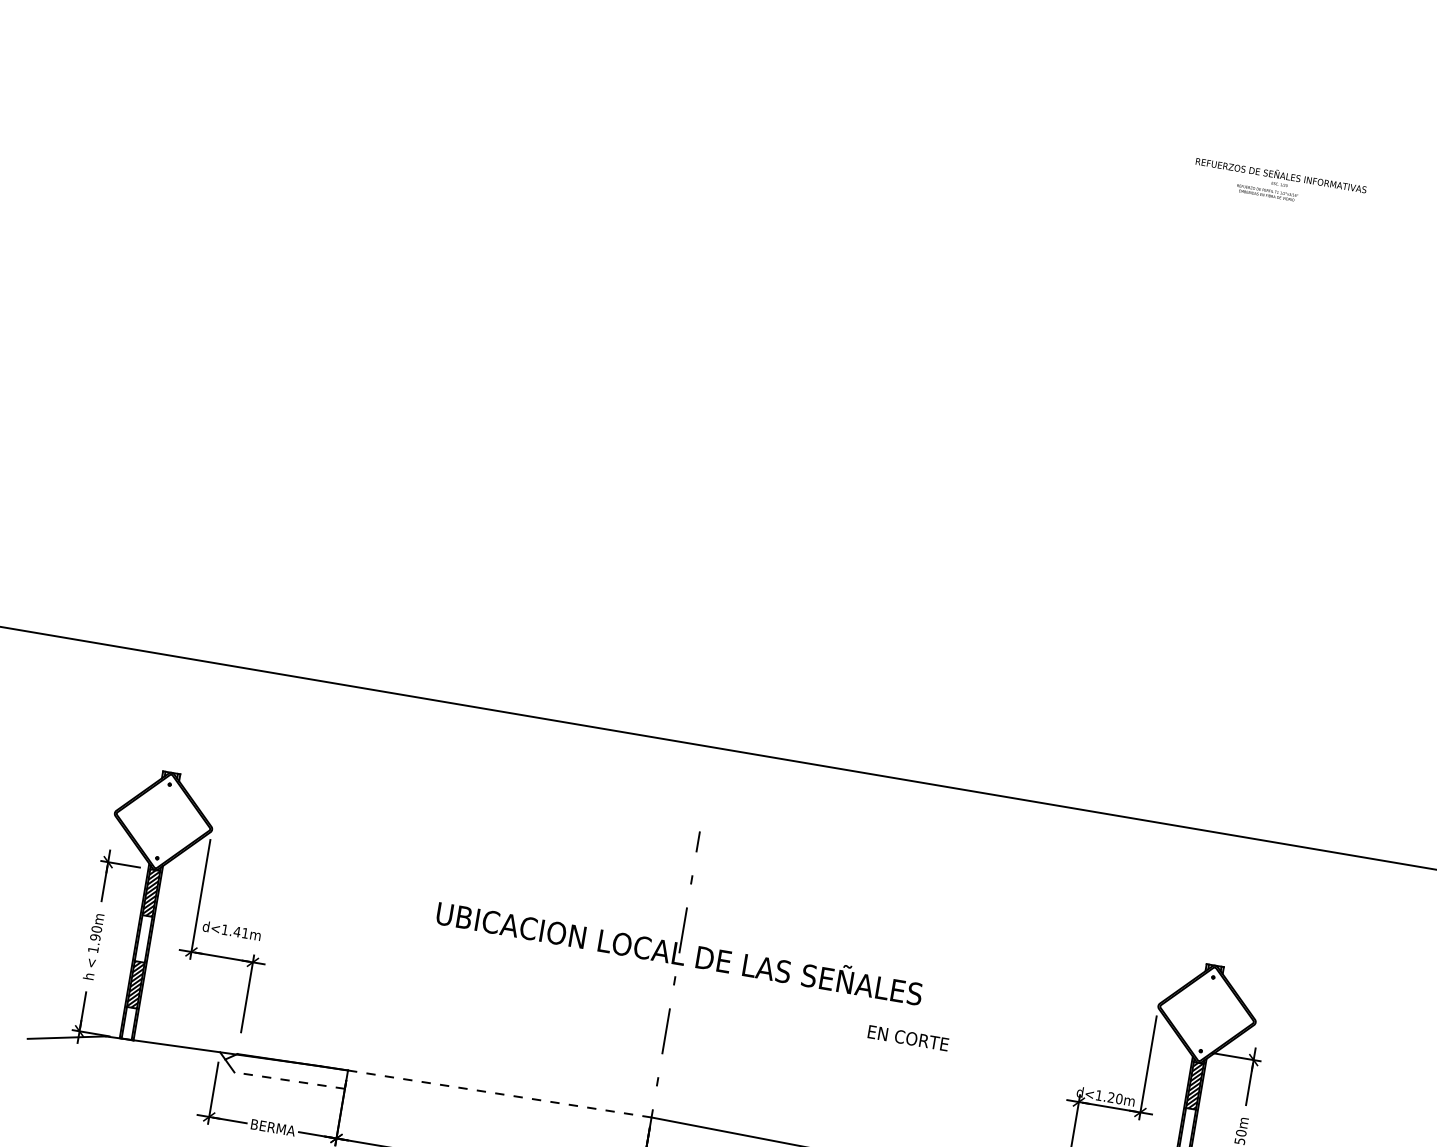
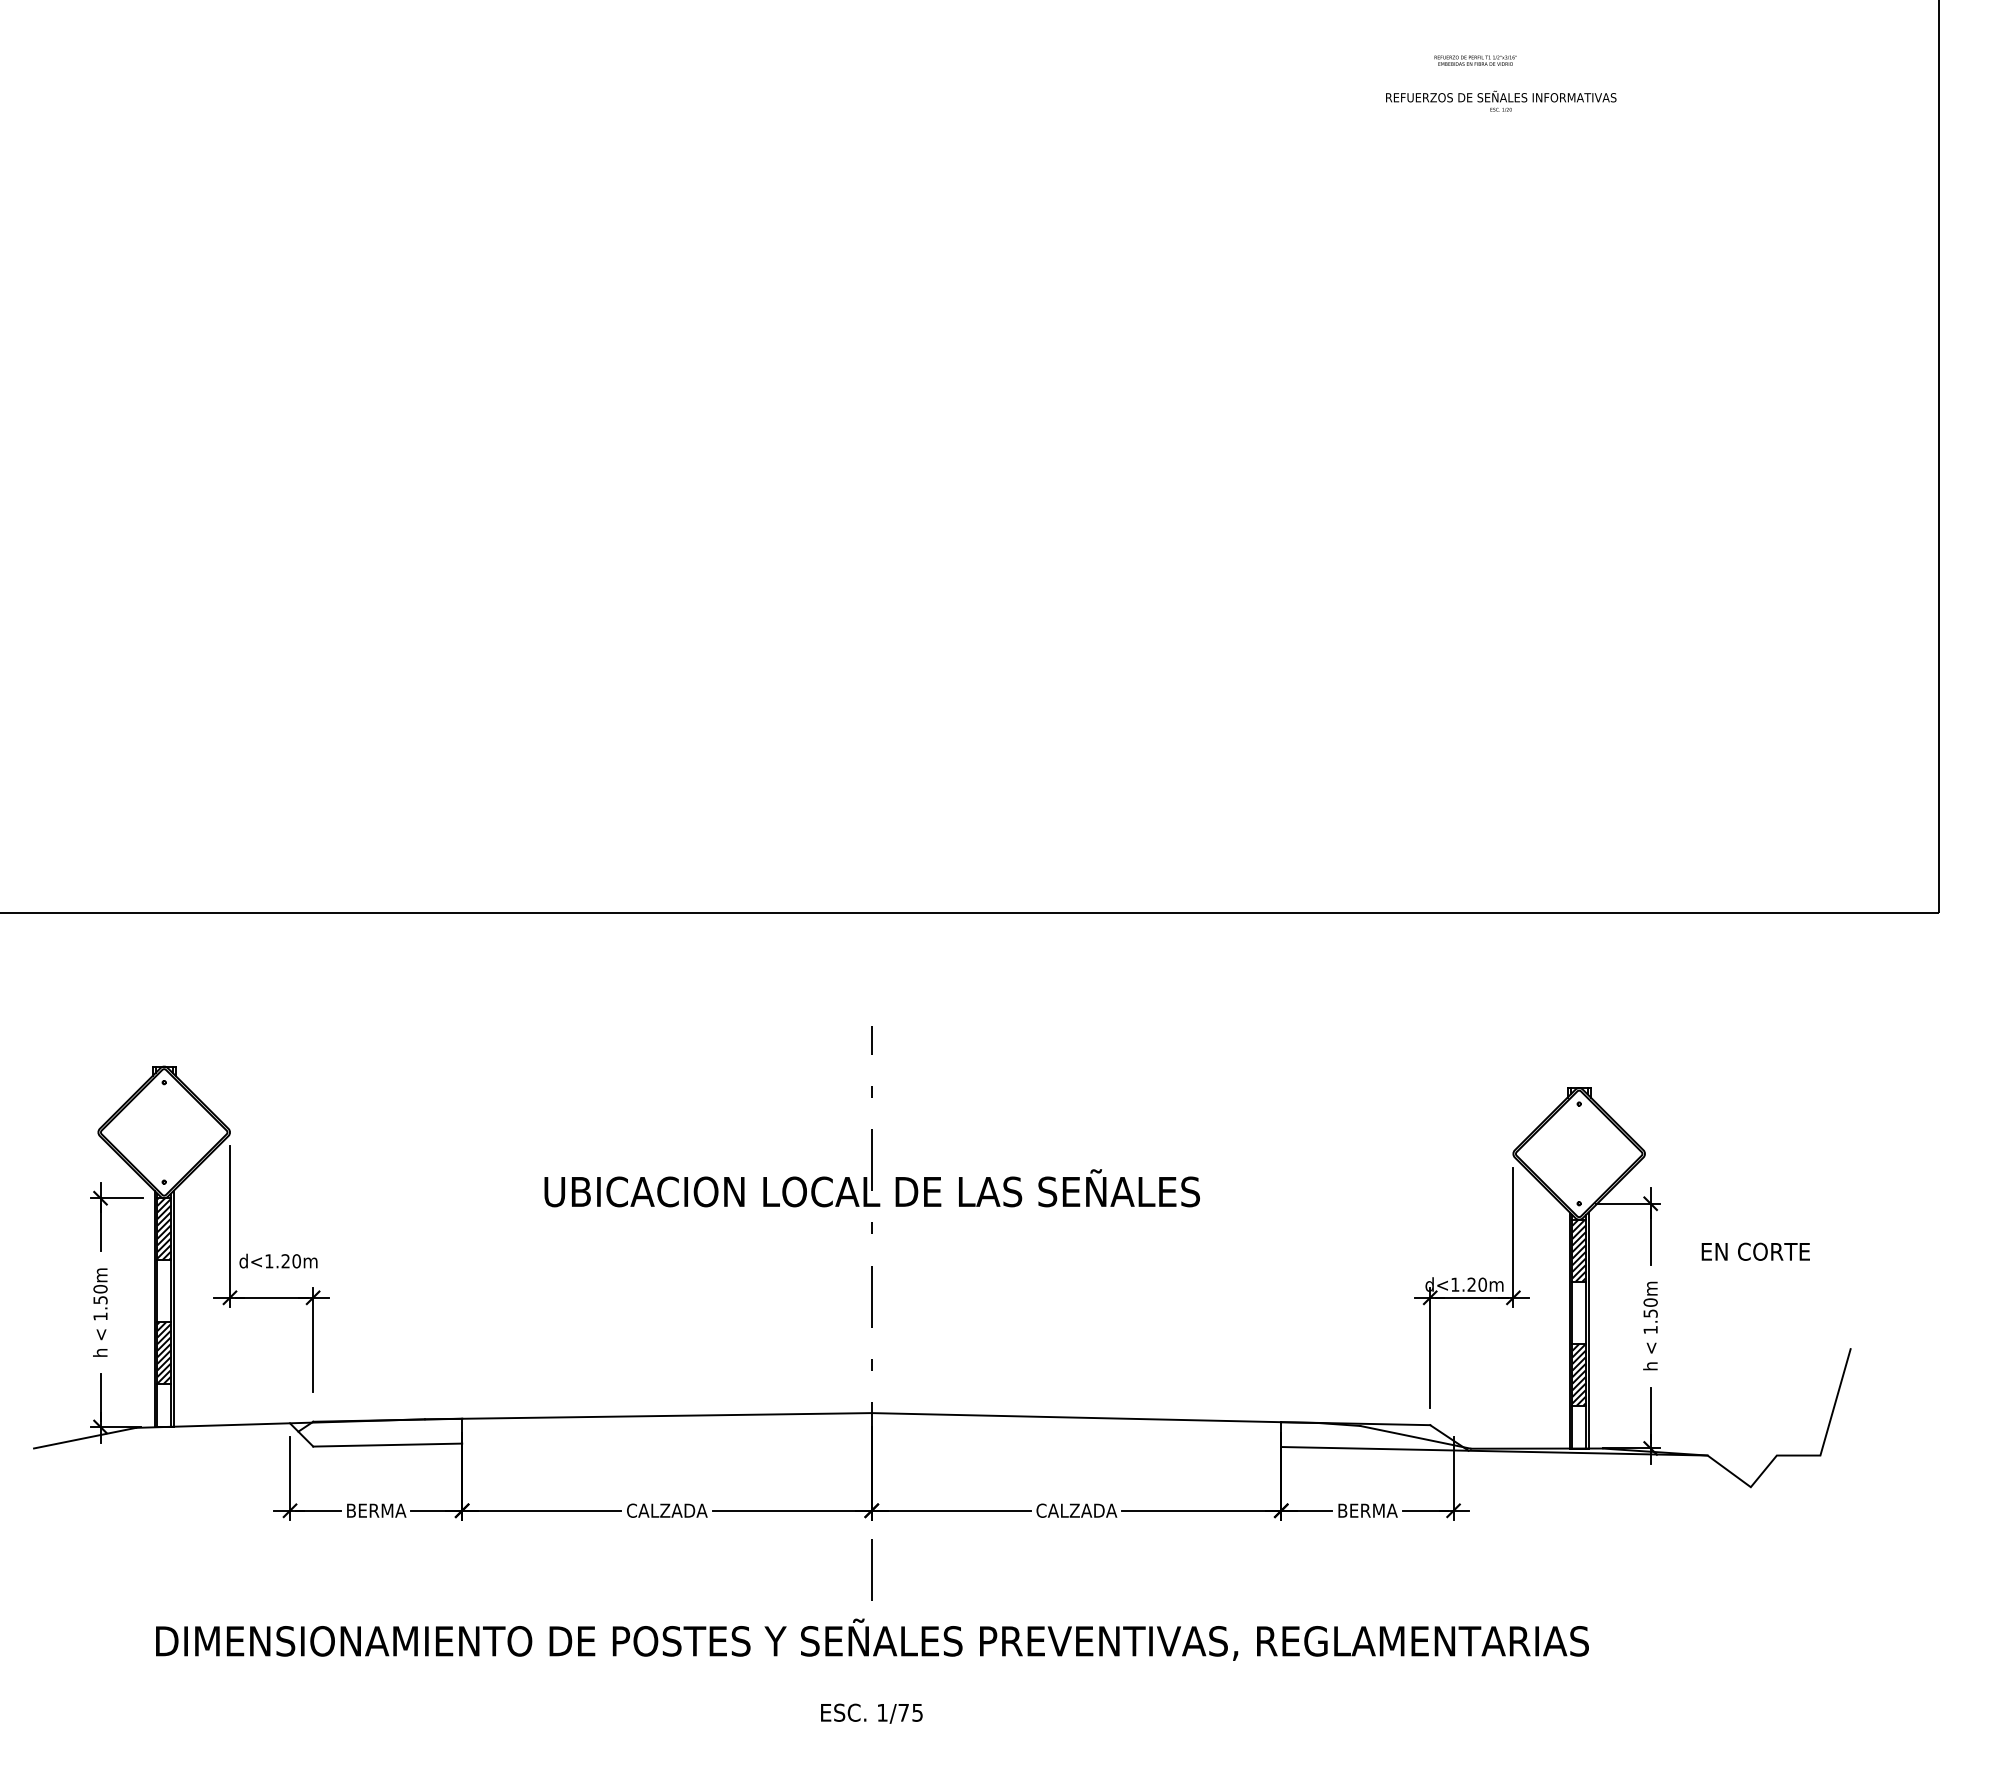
text: (1281, 177) -> (1501, 100), moved
text: (240, 932) -> (290, 1261), d<1.41m -> d<1.20m
text: (95, 937) -> (100, 1300), 1.90m -> 1.50m
text: (908, 1037) -> (1755, 1251), moved
line: (289, 1080) -> (387, 1445), dashed -> solid
line: (499, 1093) -> (666, 1415), dashed -> solid

